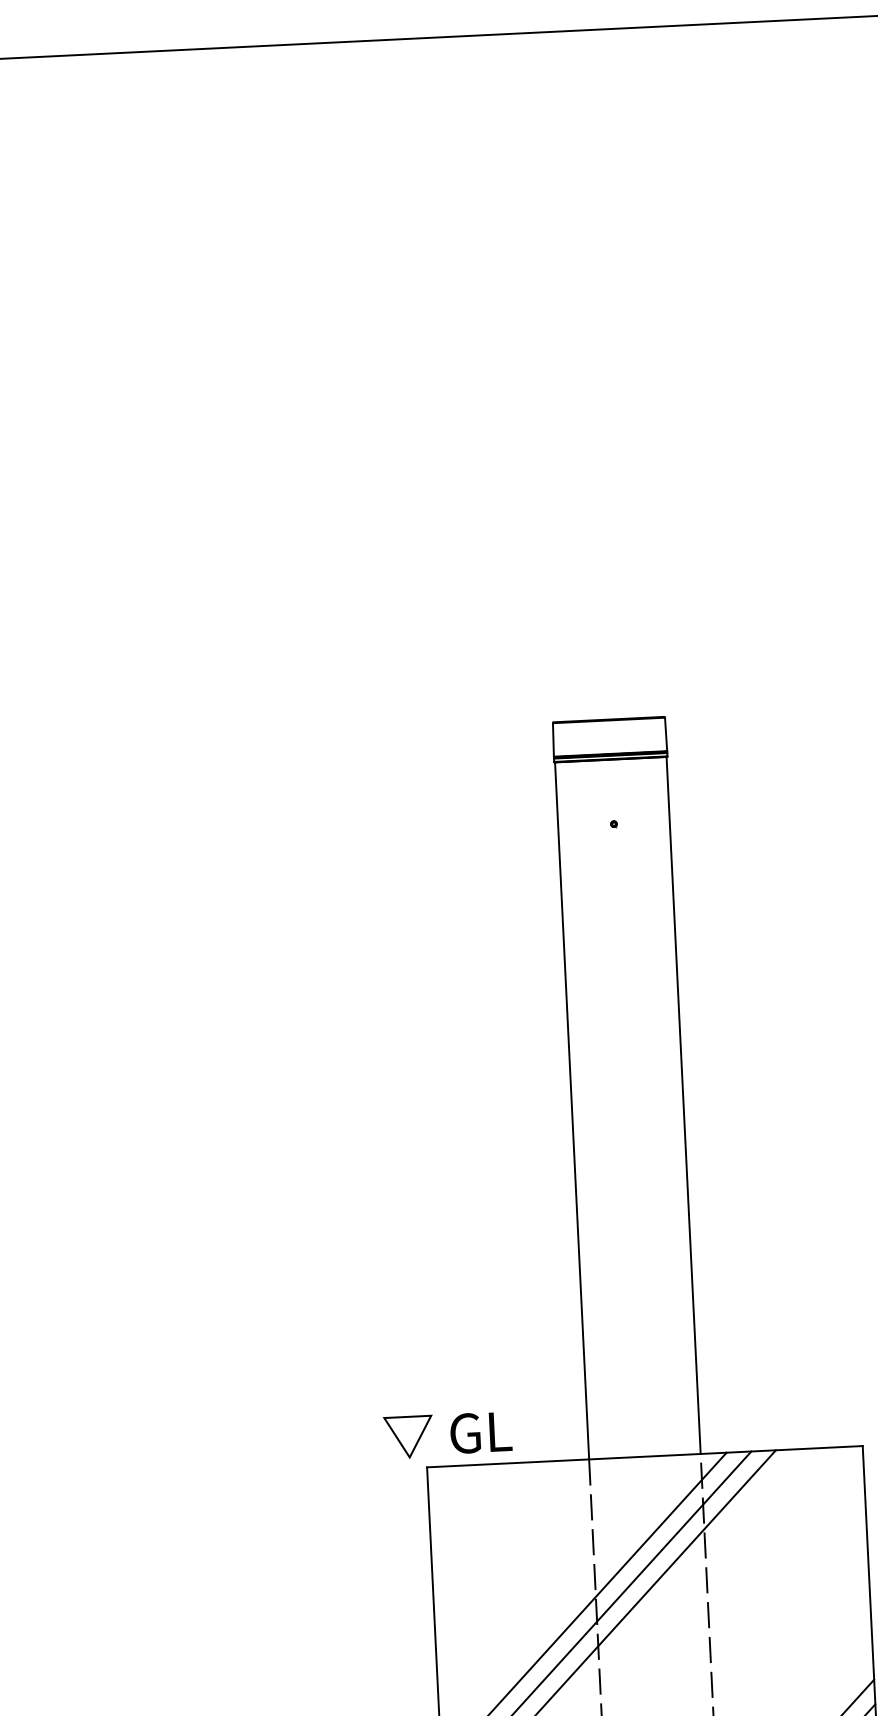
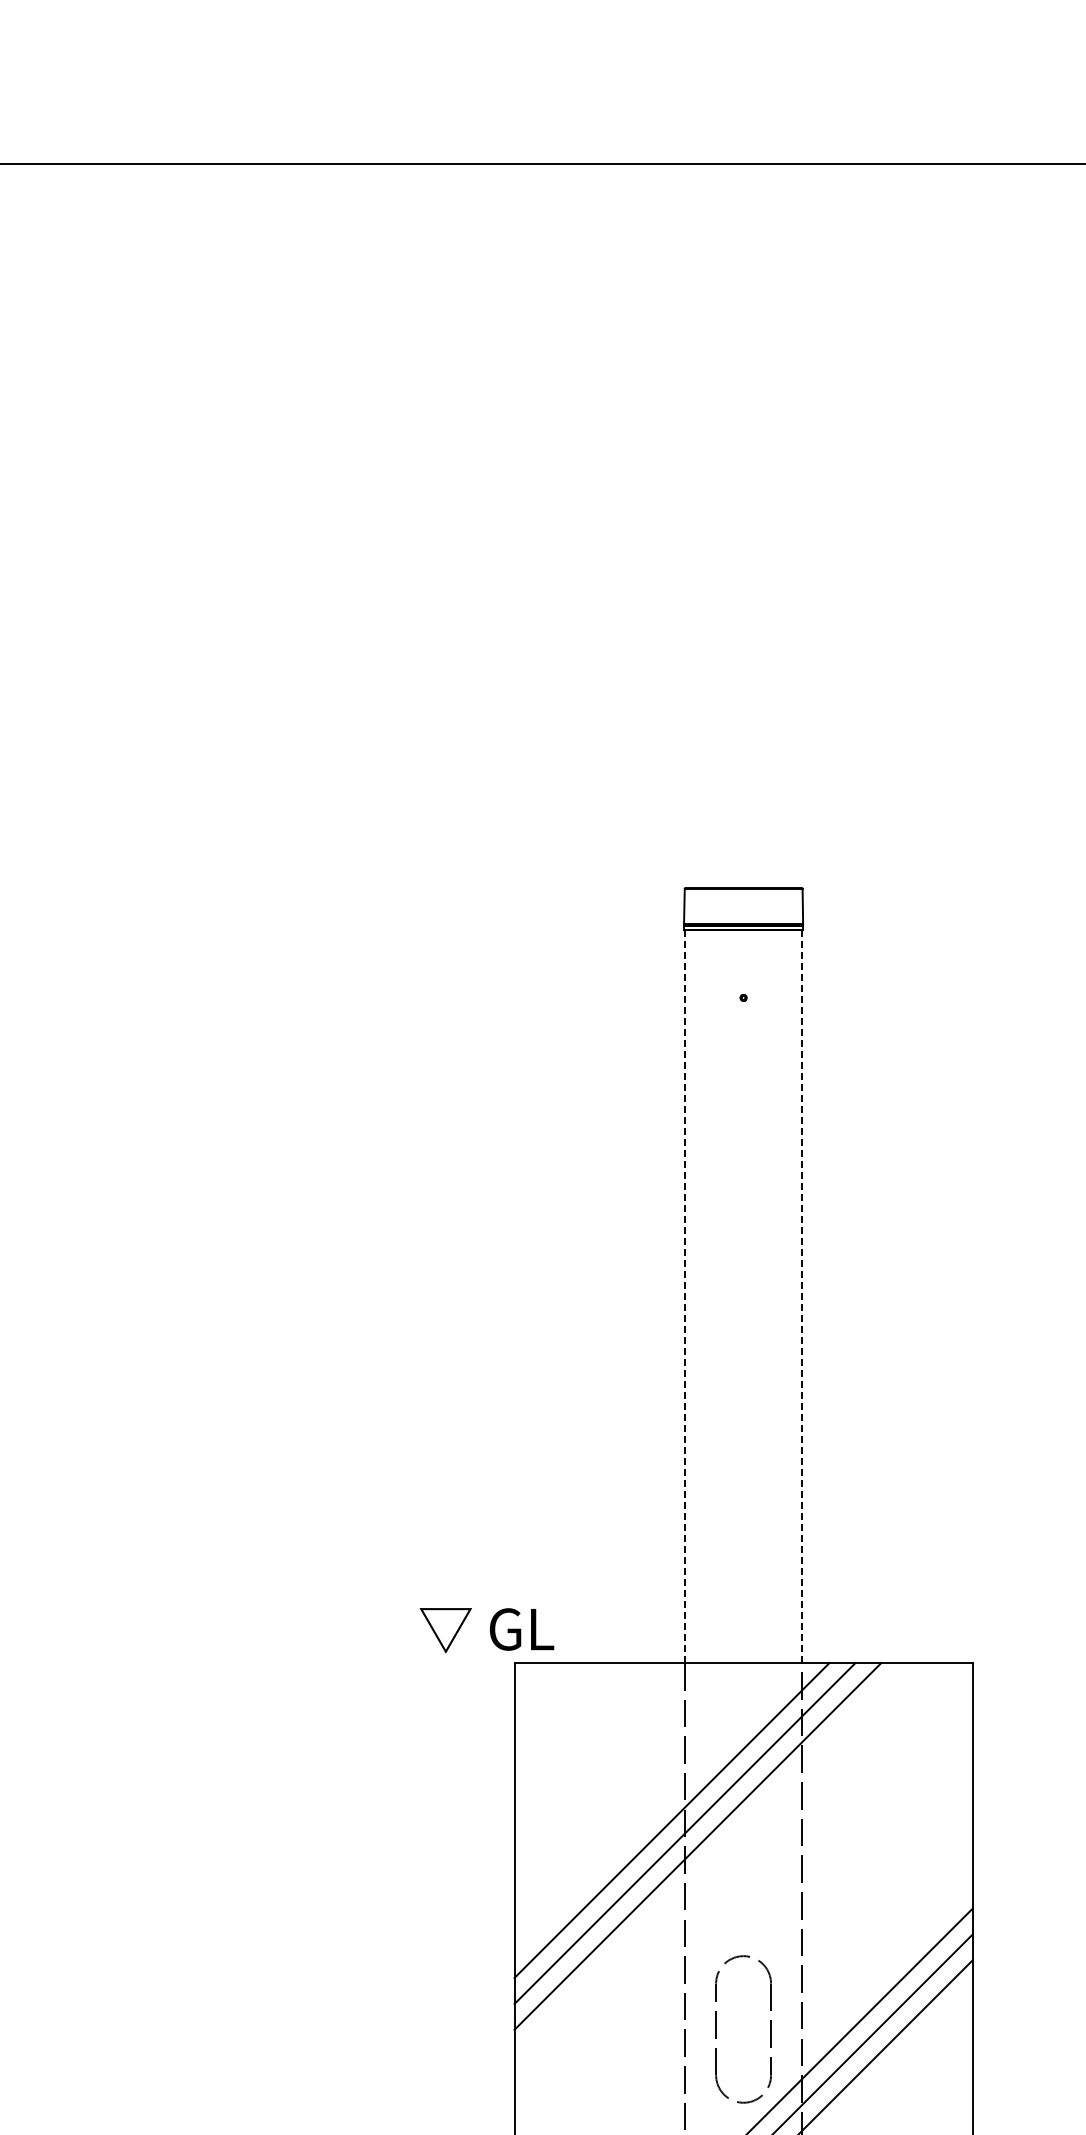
line: (683, 1105) -> (802, 1296), solid -> dashed
line: (571, 1111) -> (684, 1297), solid -> dashed
text: (447, 1435) -> (486, 1630), moved

